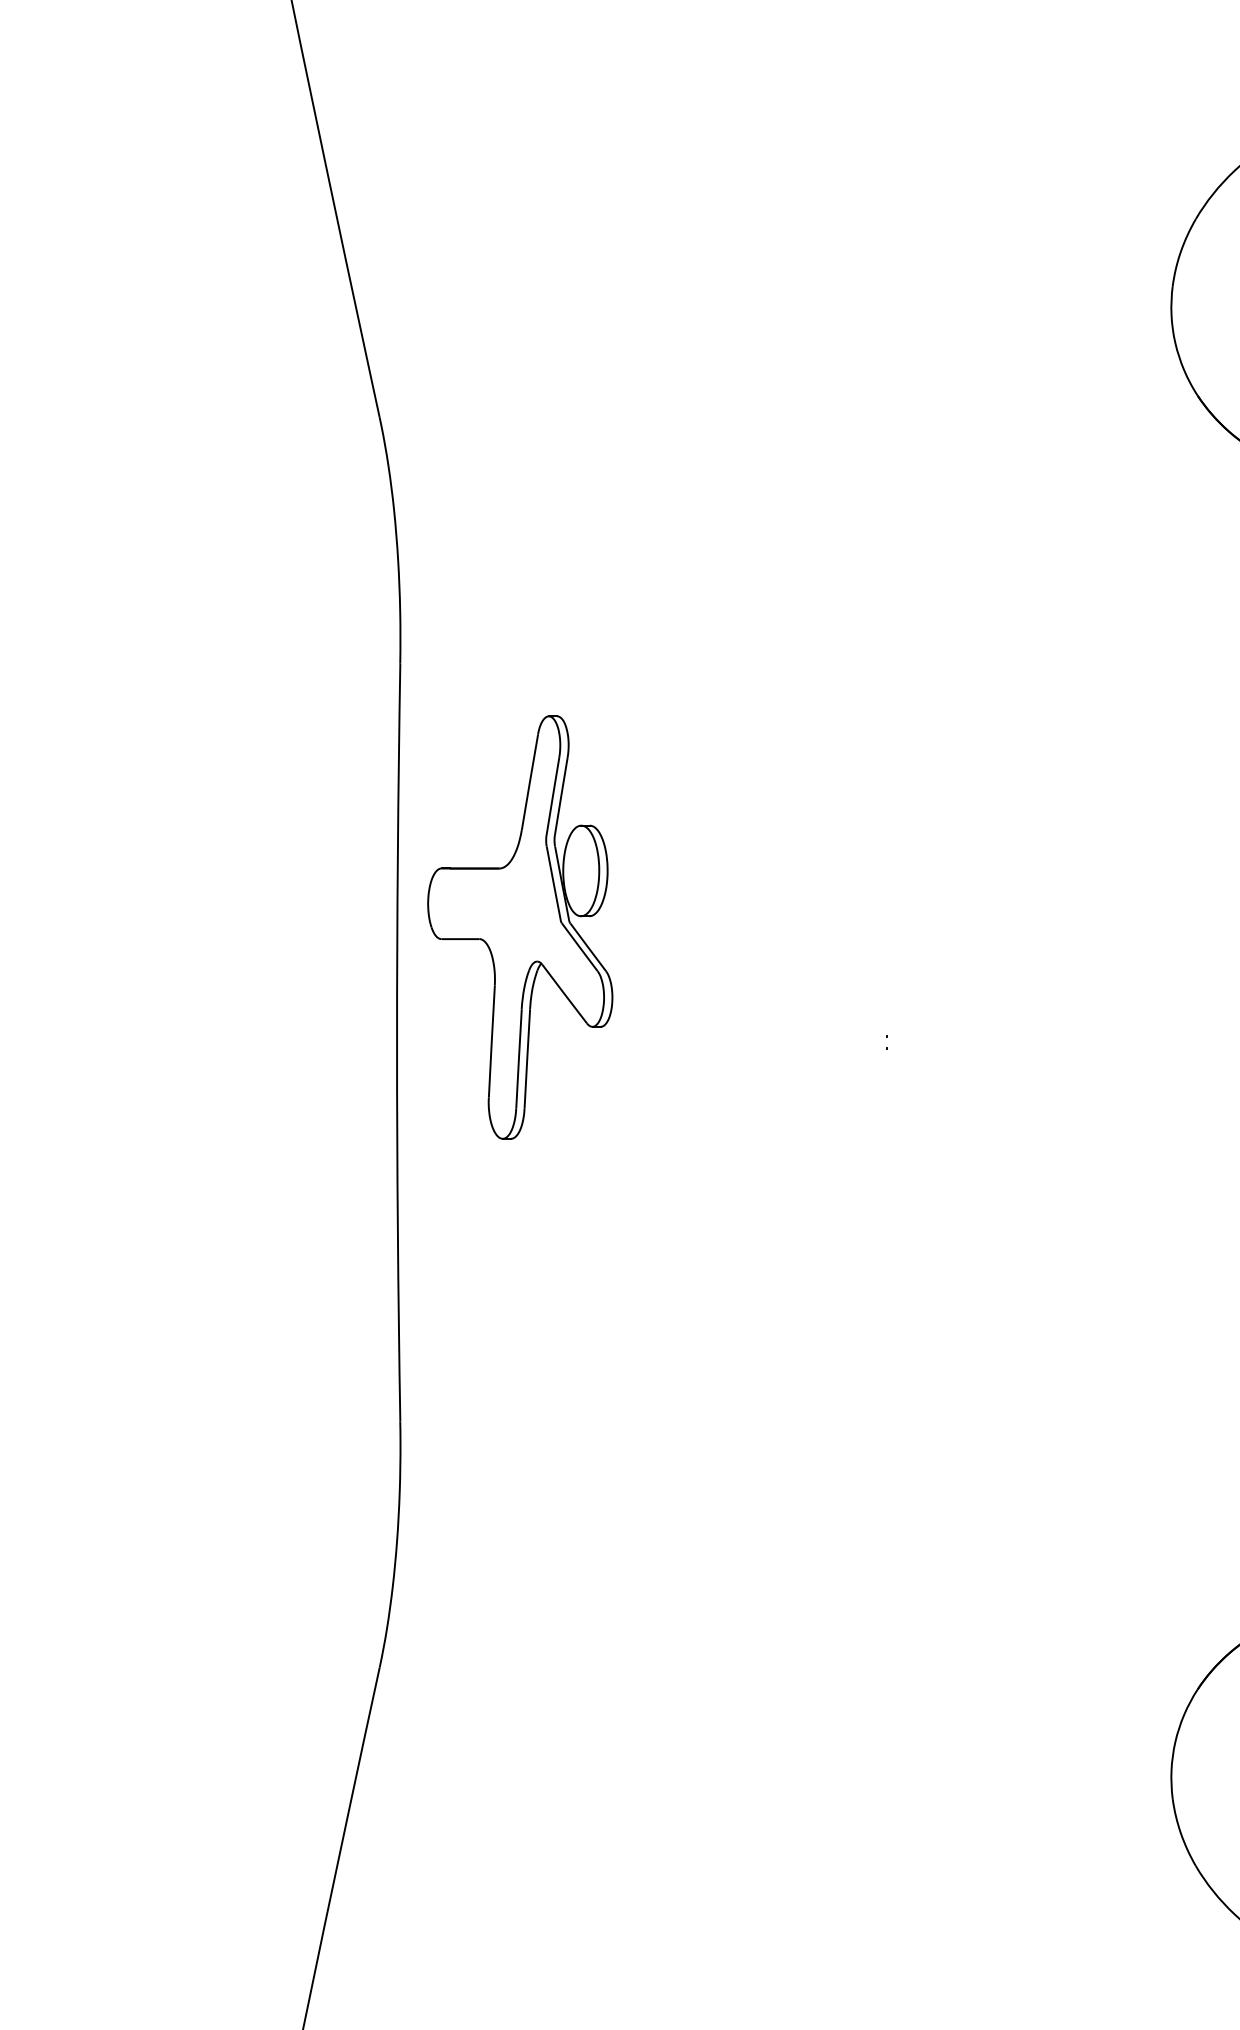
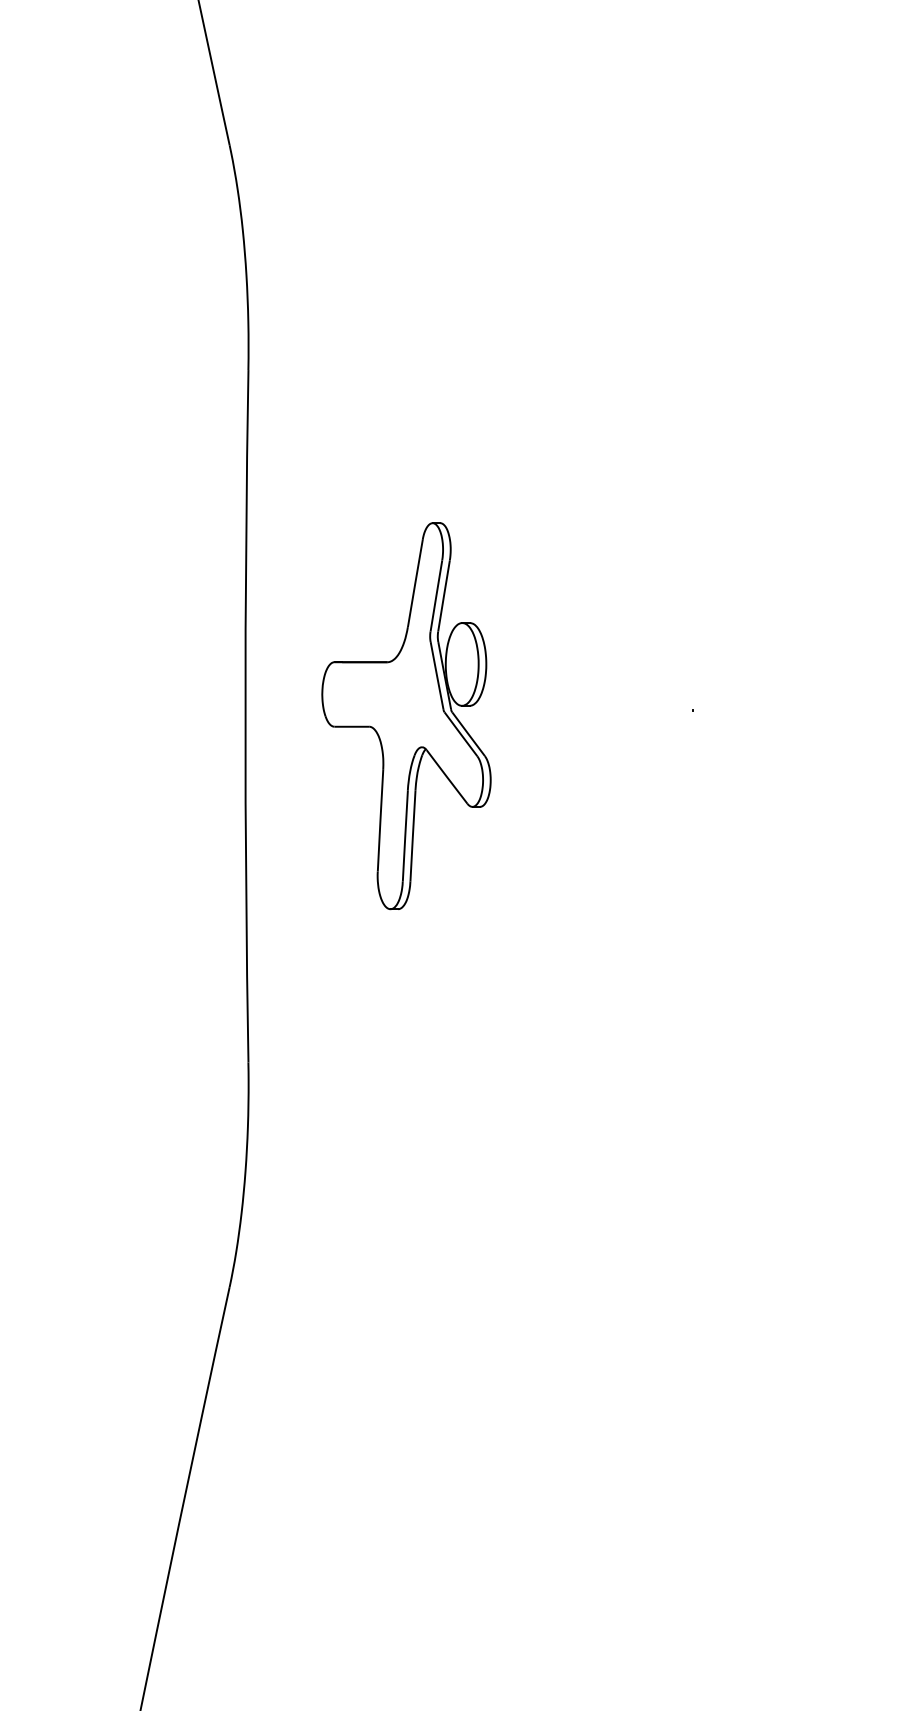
part: (520, 927) -> (406, 716), moved

